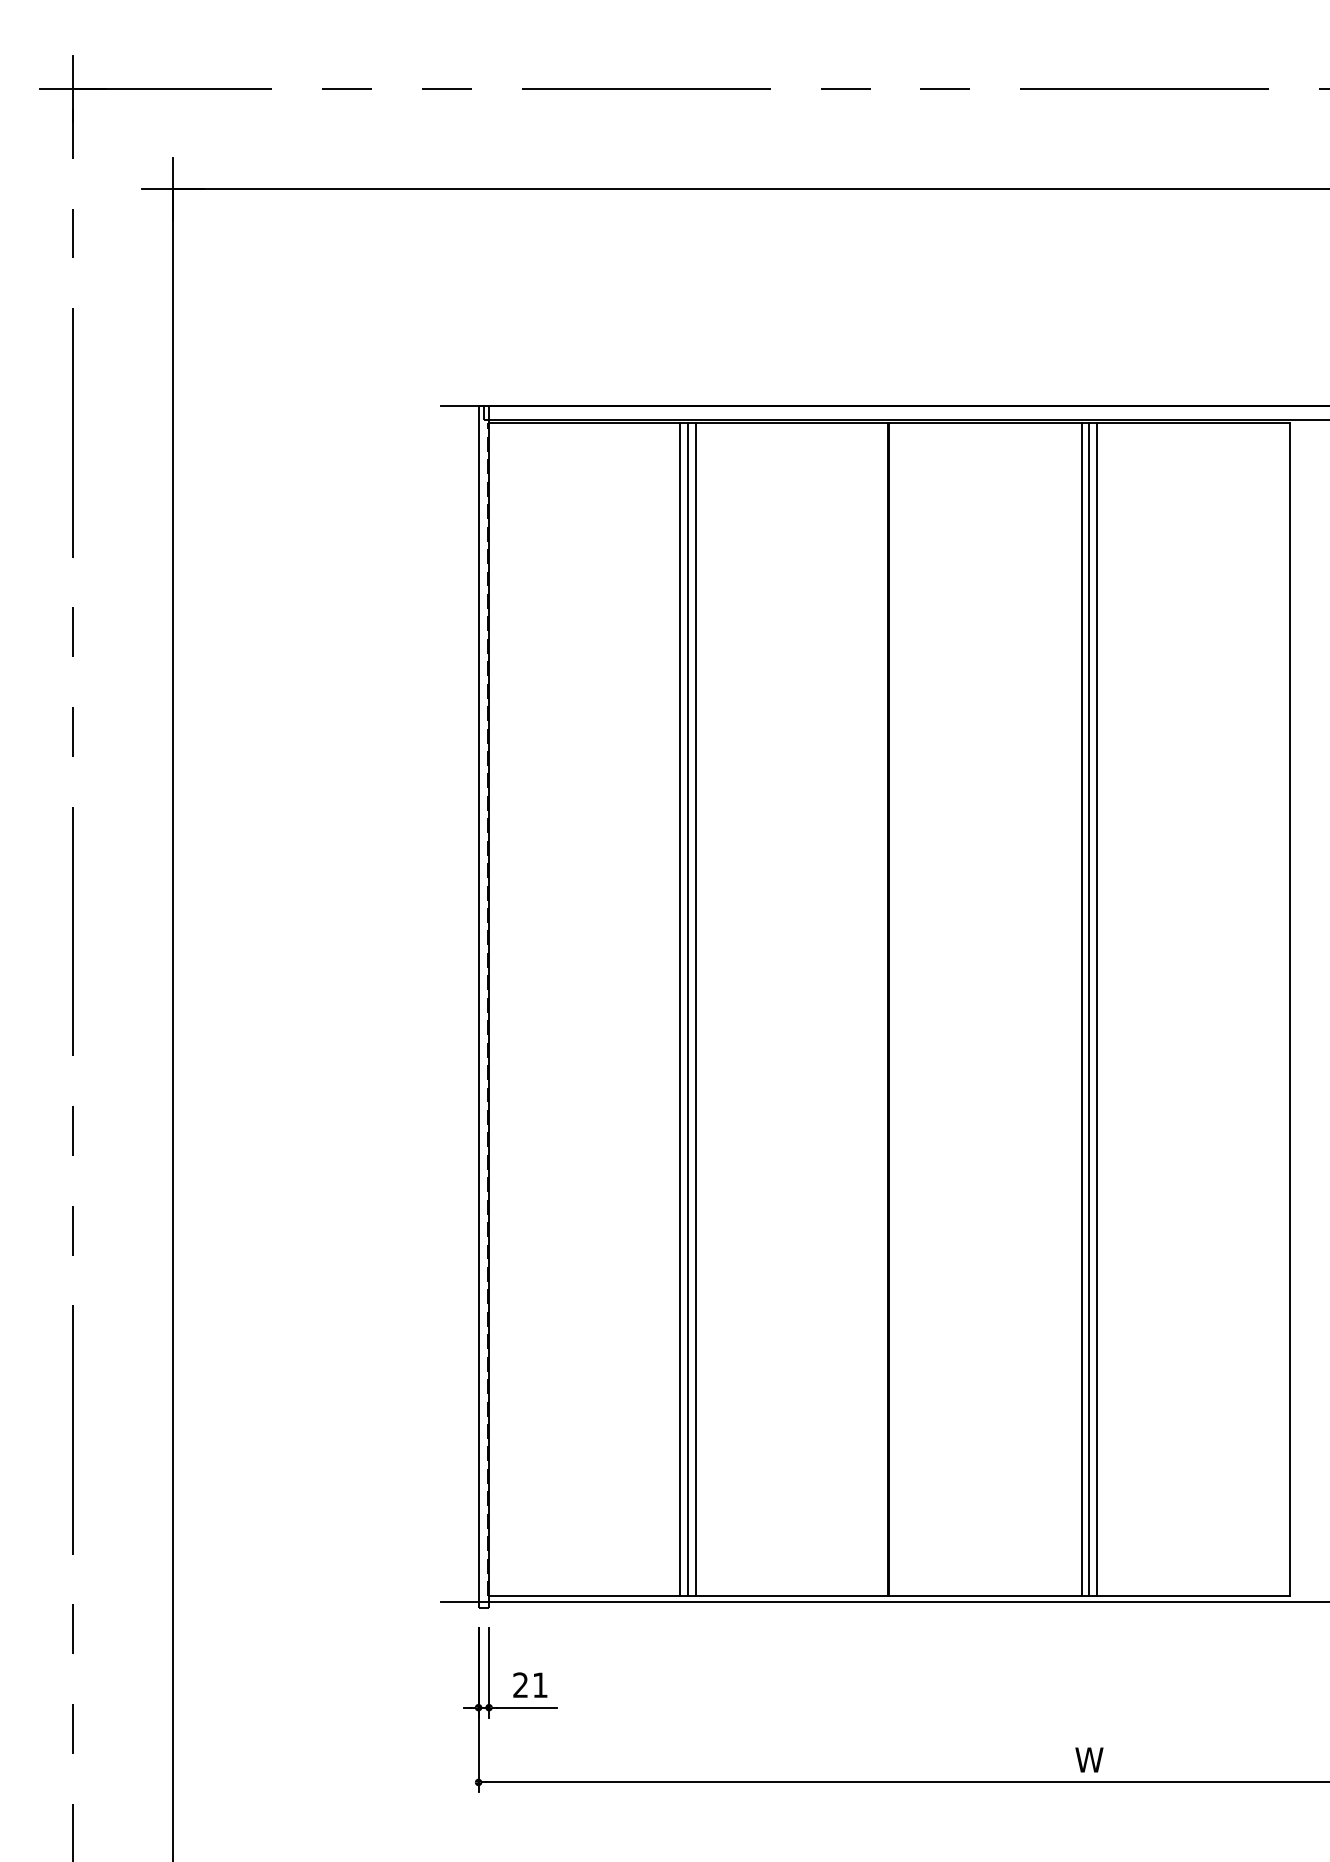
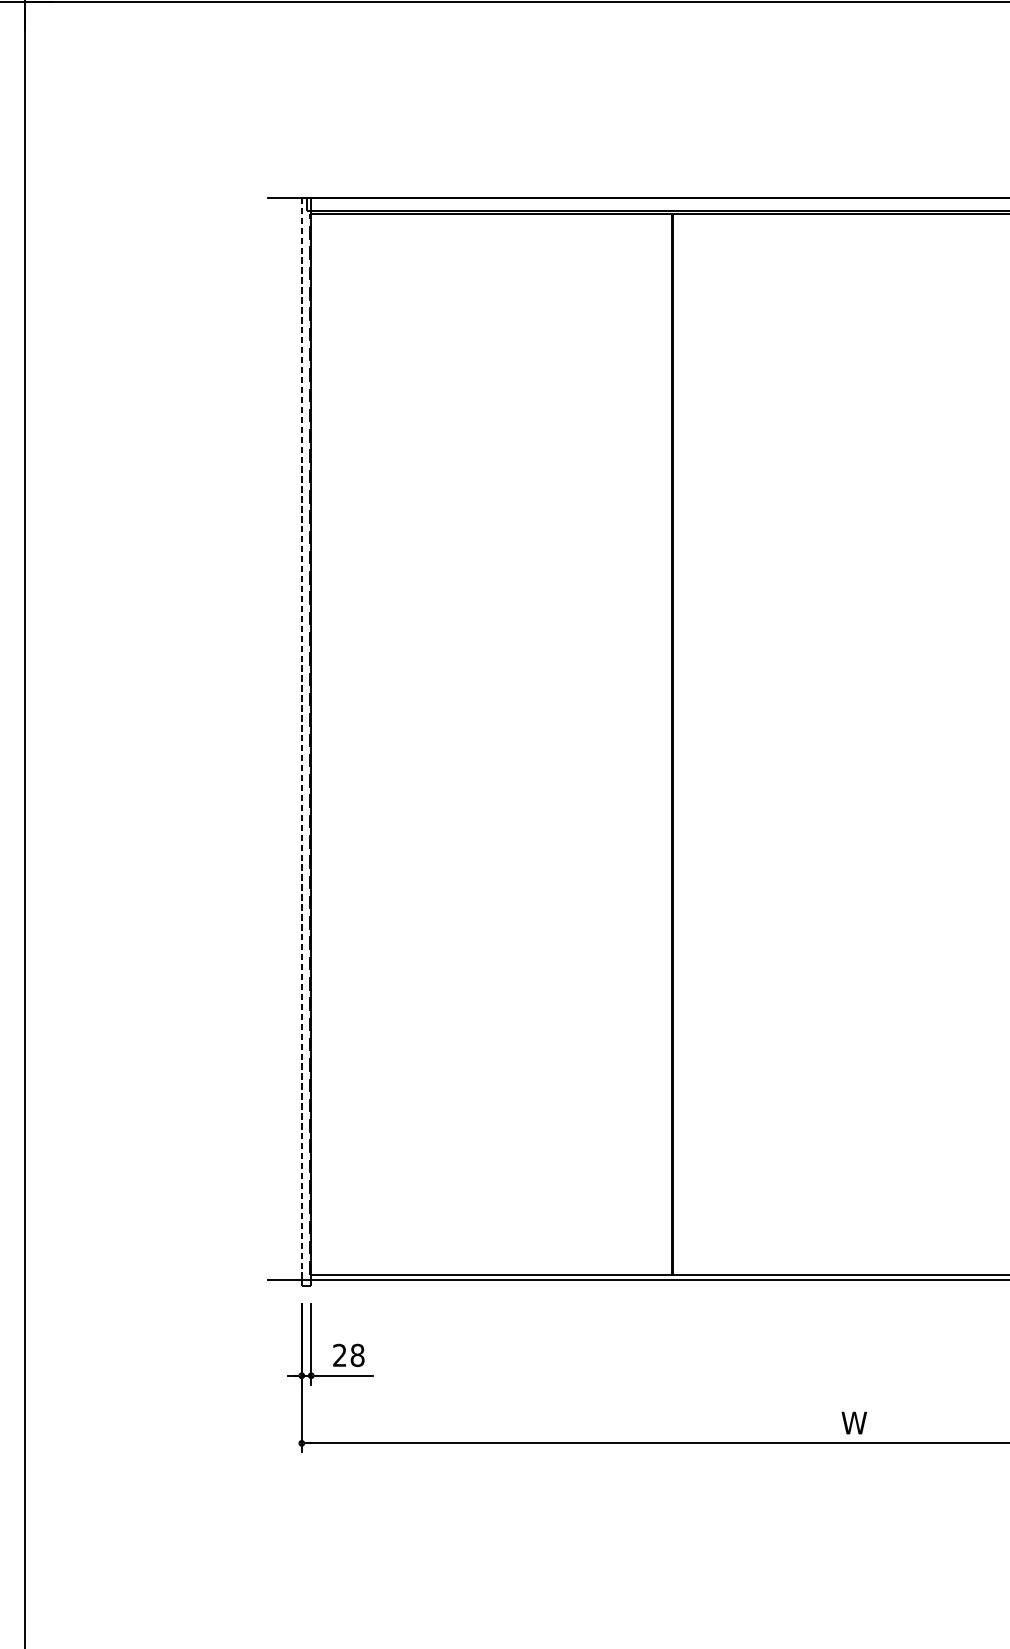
line: (478, 1004) -> (301, 739), solid -> dashed
line: (680, 1009) -> (484, 744), removed
line: (687, 1009) -> (490, 744), removed
line: (695, 1009) -> (497, 744), removed
line: (1081, 1009) -> (847, 744), removed
line: (1089, 1009) -> (854, 744), removed
line: (1097, 1009) -> (861, 744), removed
text: (539, 1685) -> (356, 1355), 21 -> 28

